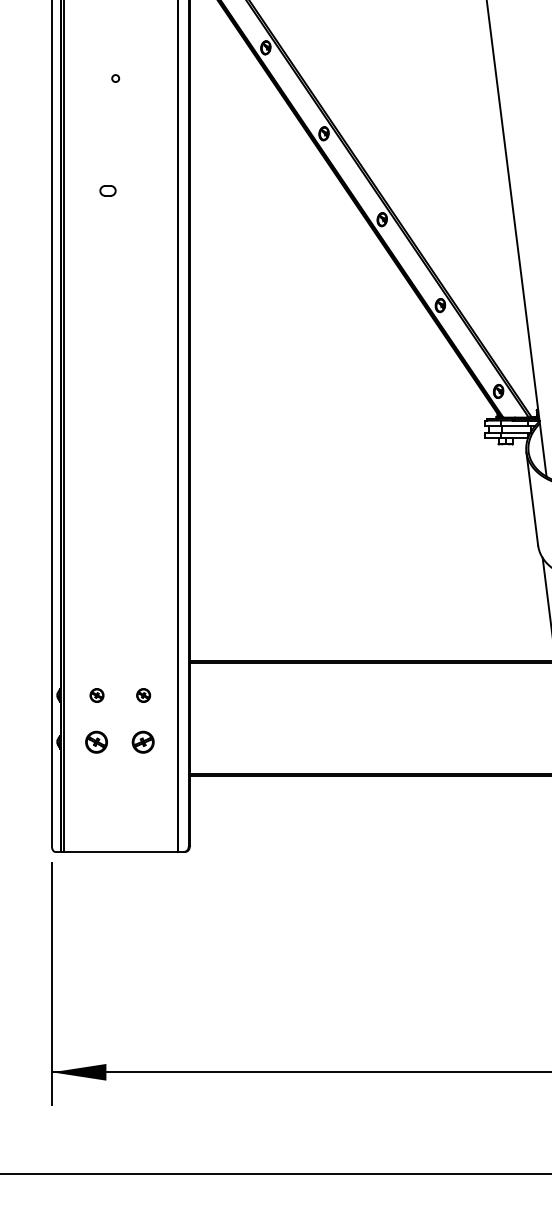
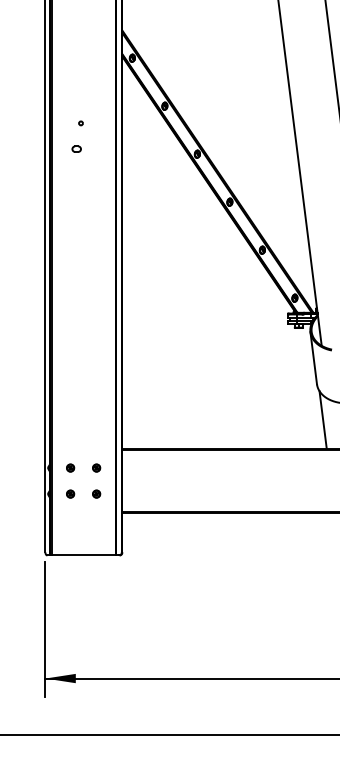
part: (107, 189) -> (76, 148), moved
part: (96, 741) -> (70, 493), size x0.62
part: (143, 741) -> (96, 493), size x0.62

